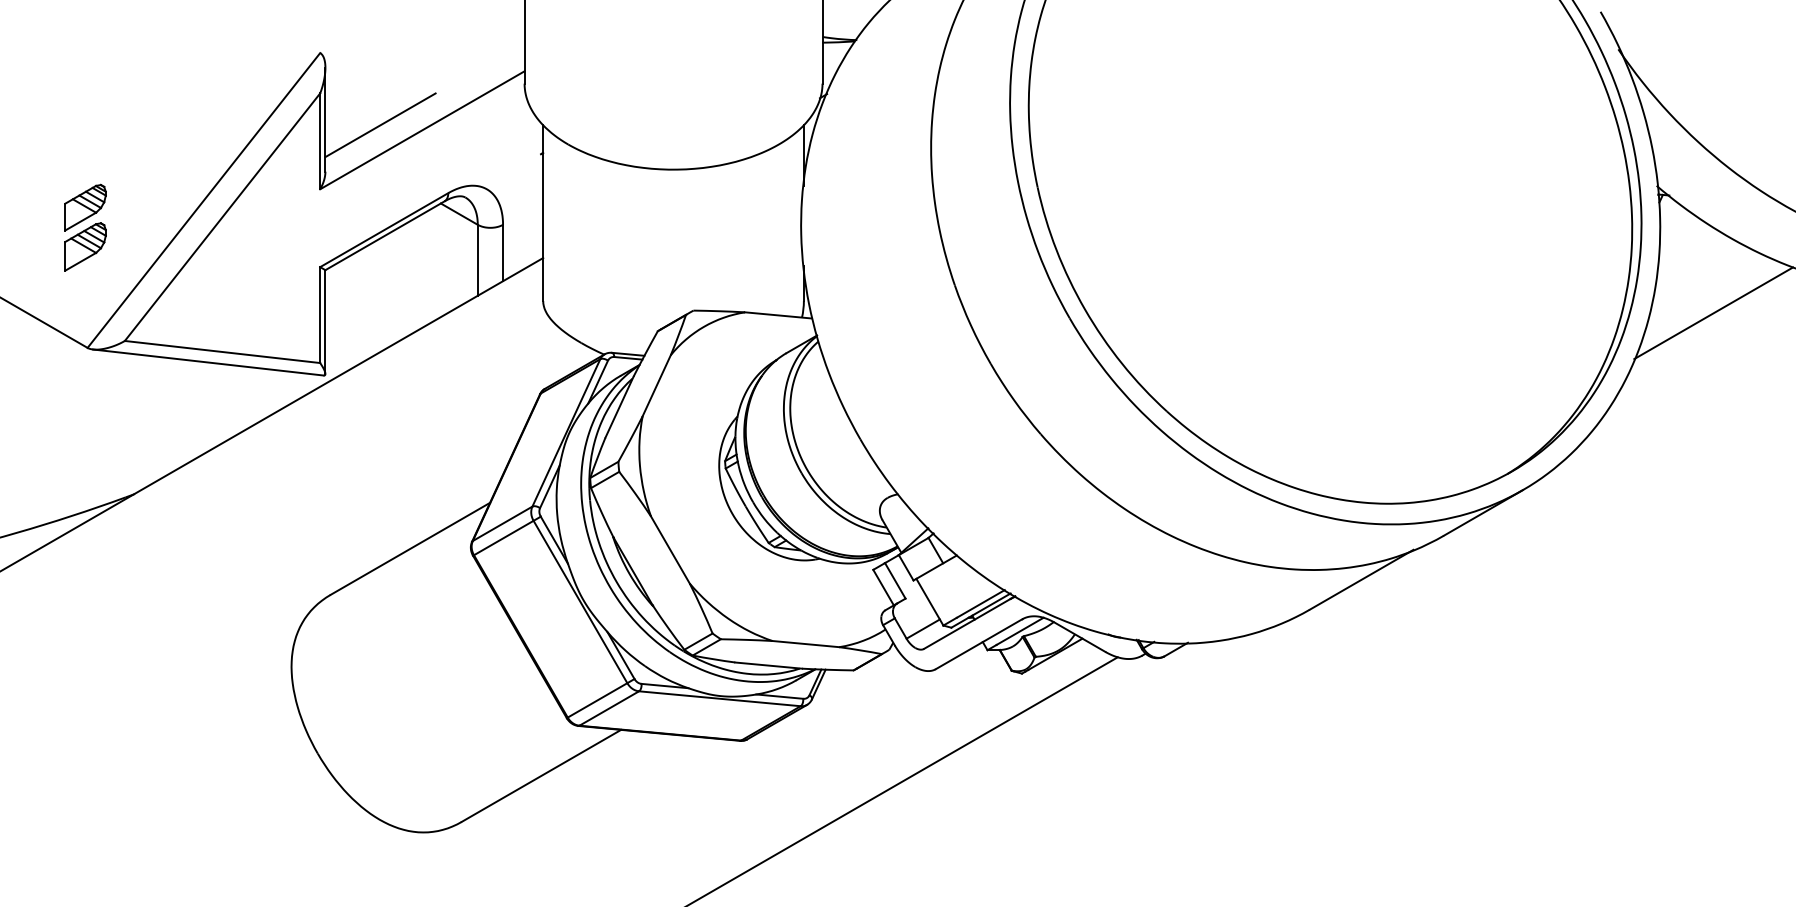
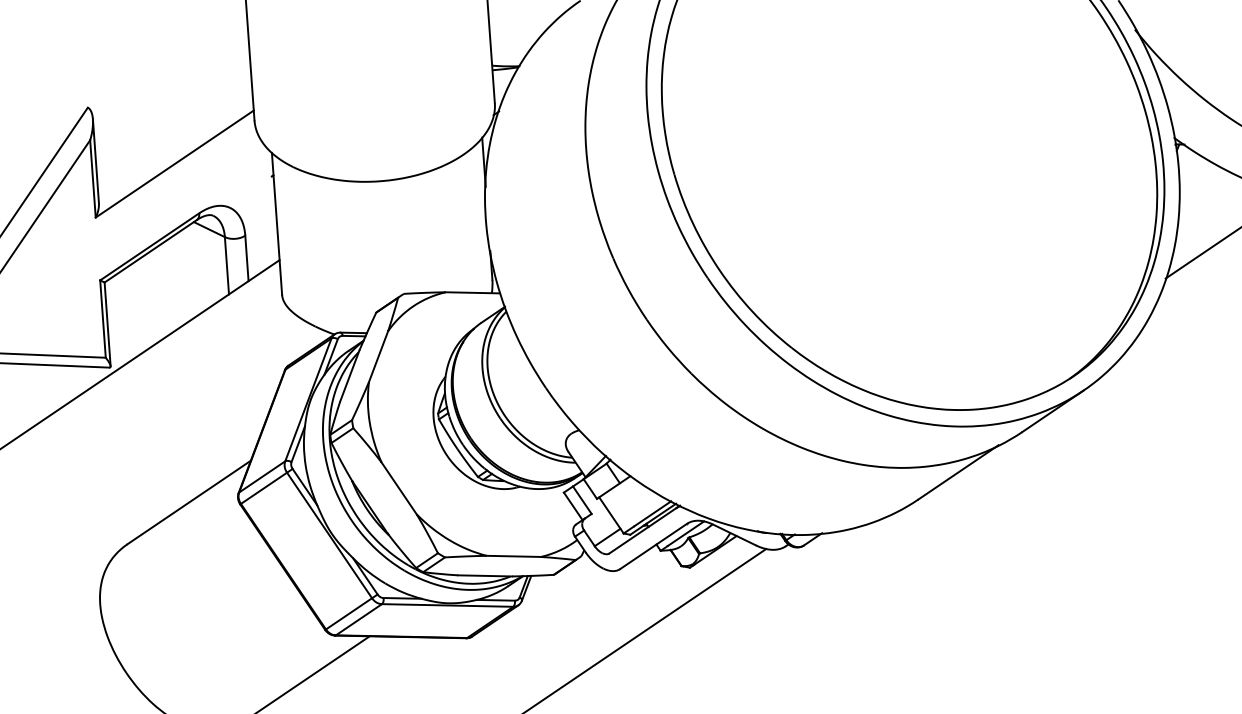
line: (380, 125) -> (140, 162), removed

